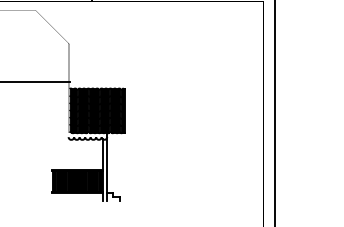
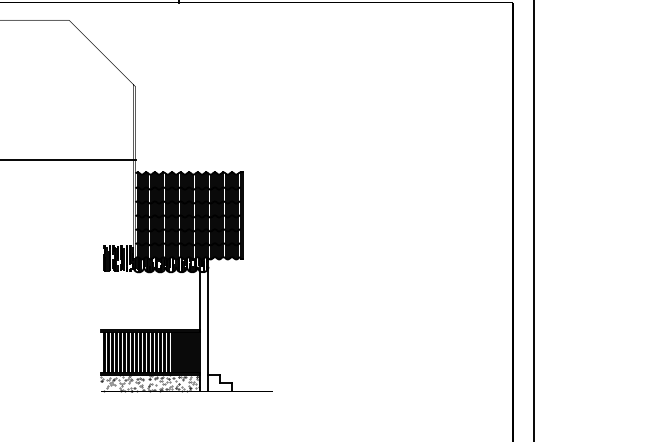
hatch: (80, 132) -> (156, 257), added
hatch: (77, 196) -> (150, 382), added

